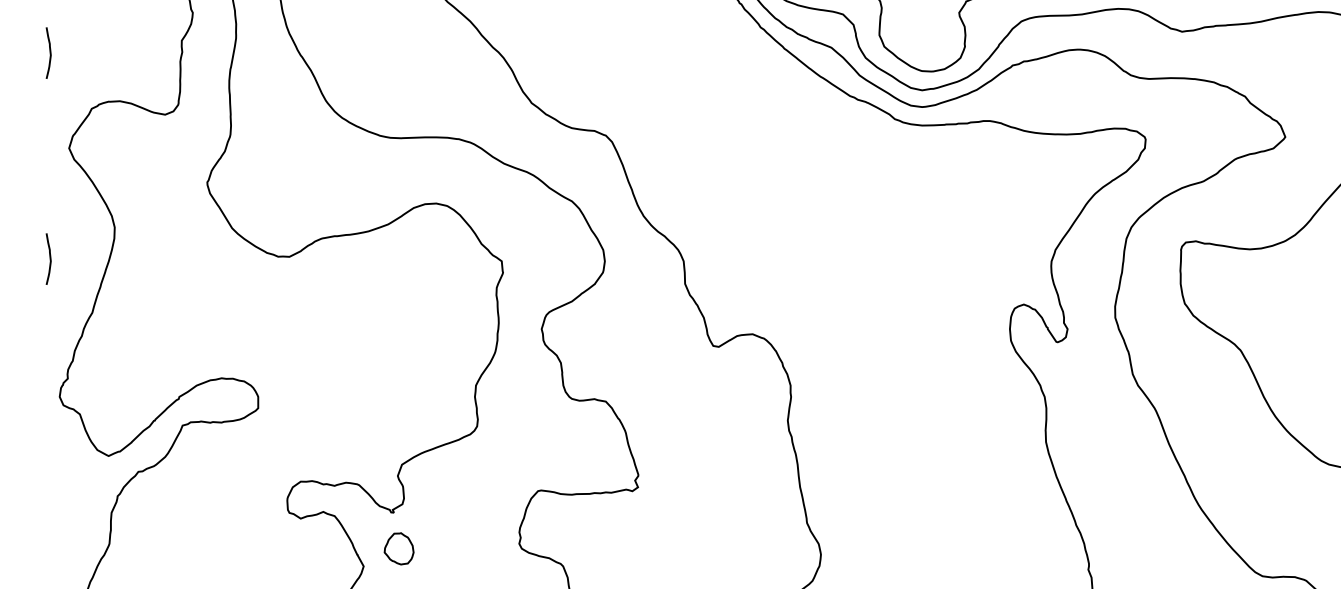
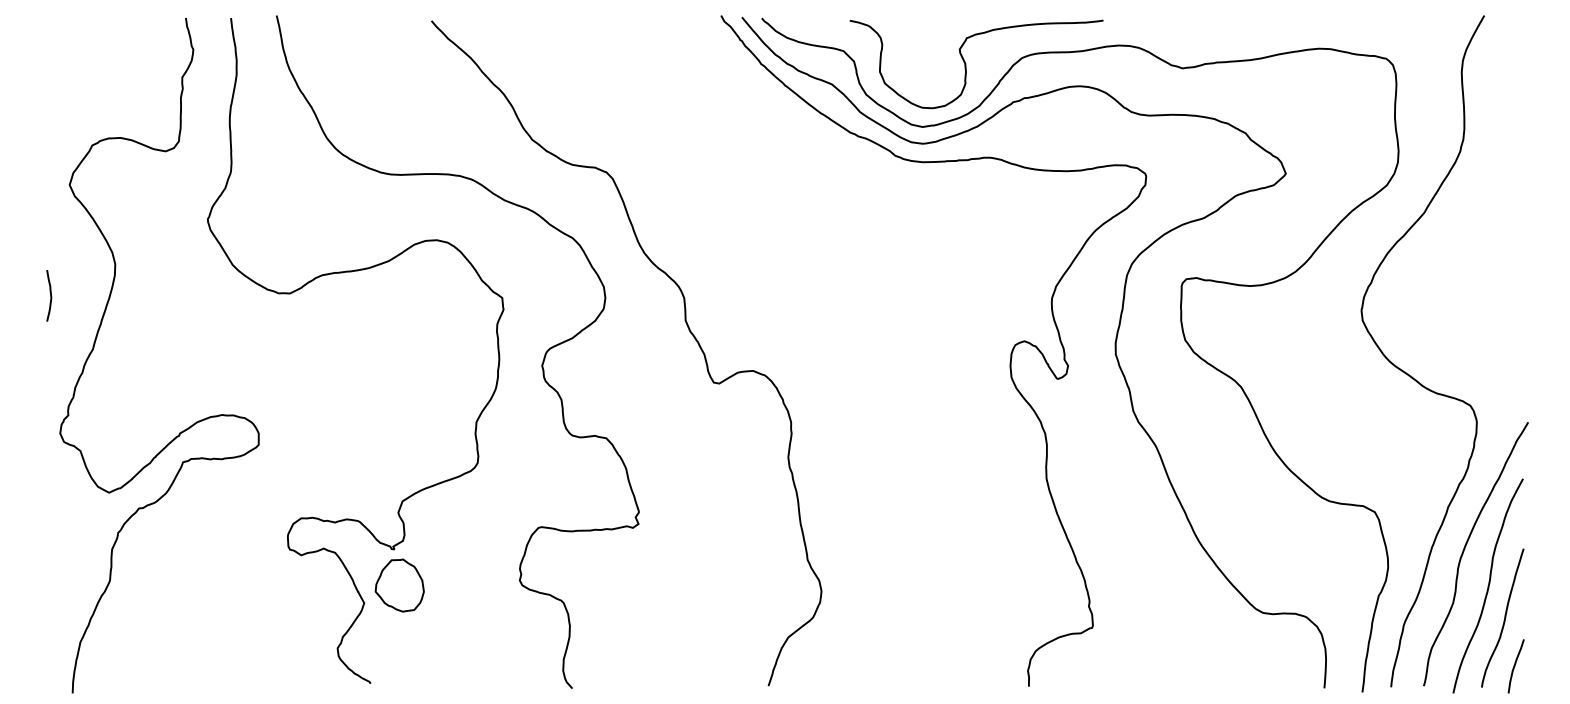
curve: (49, 52) -> (50, 89), removed
part: (398, 548) -> (399, 585), size x1.67

